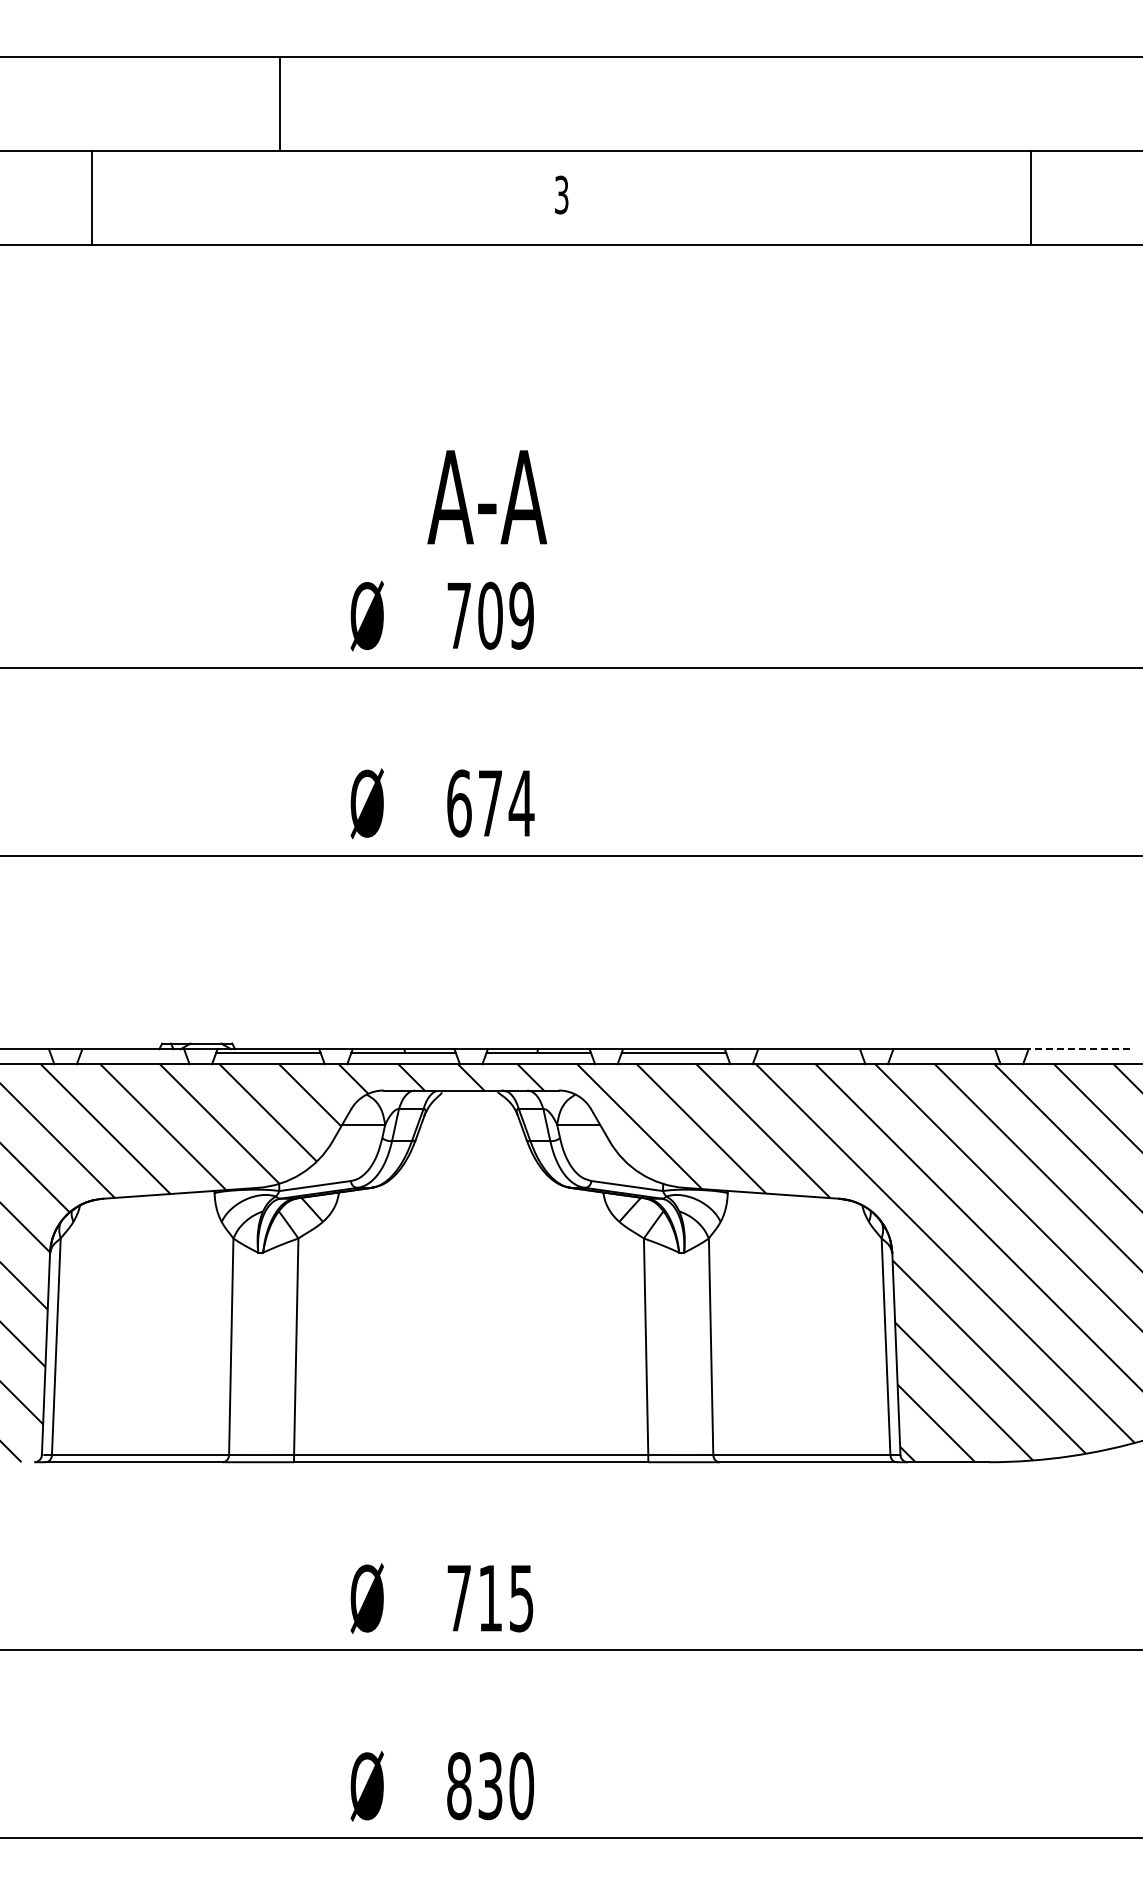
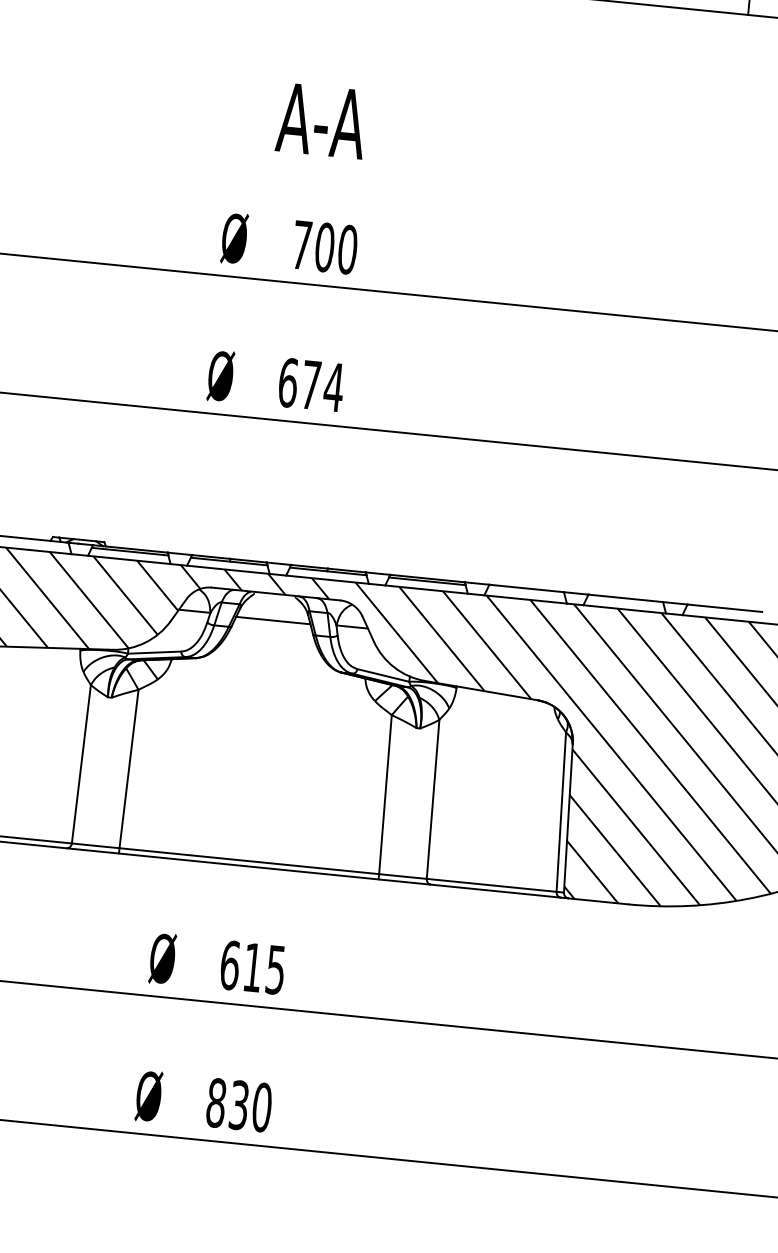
text: (487, 497) -> (321, 121), moved
text: (521, 615) -> (347, 249), 709 -> 700
line: (1079, 1049) -> (724, 608), dashed -> solid
line: (470, 1126) -> (272, 620), added
text: (459, 1598) -> (230, 965), 715 -> 615

